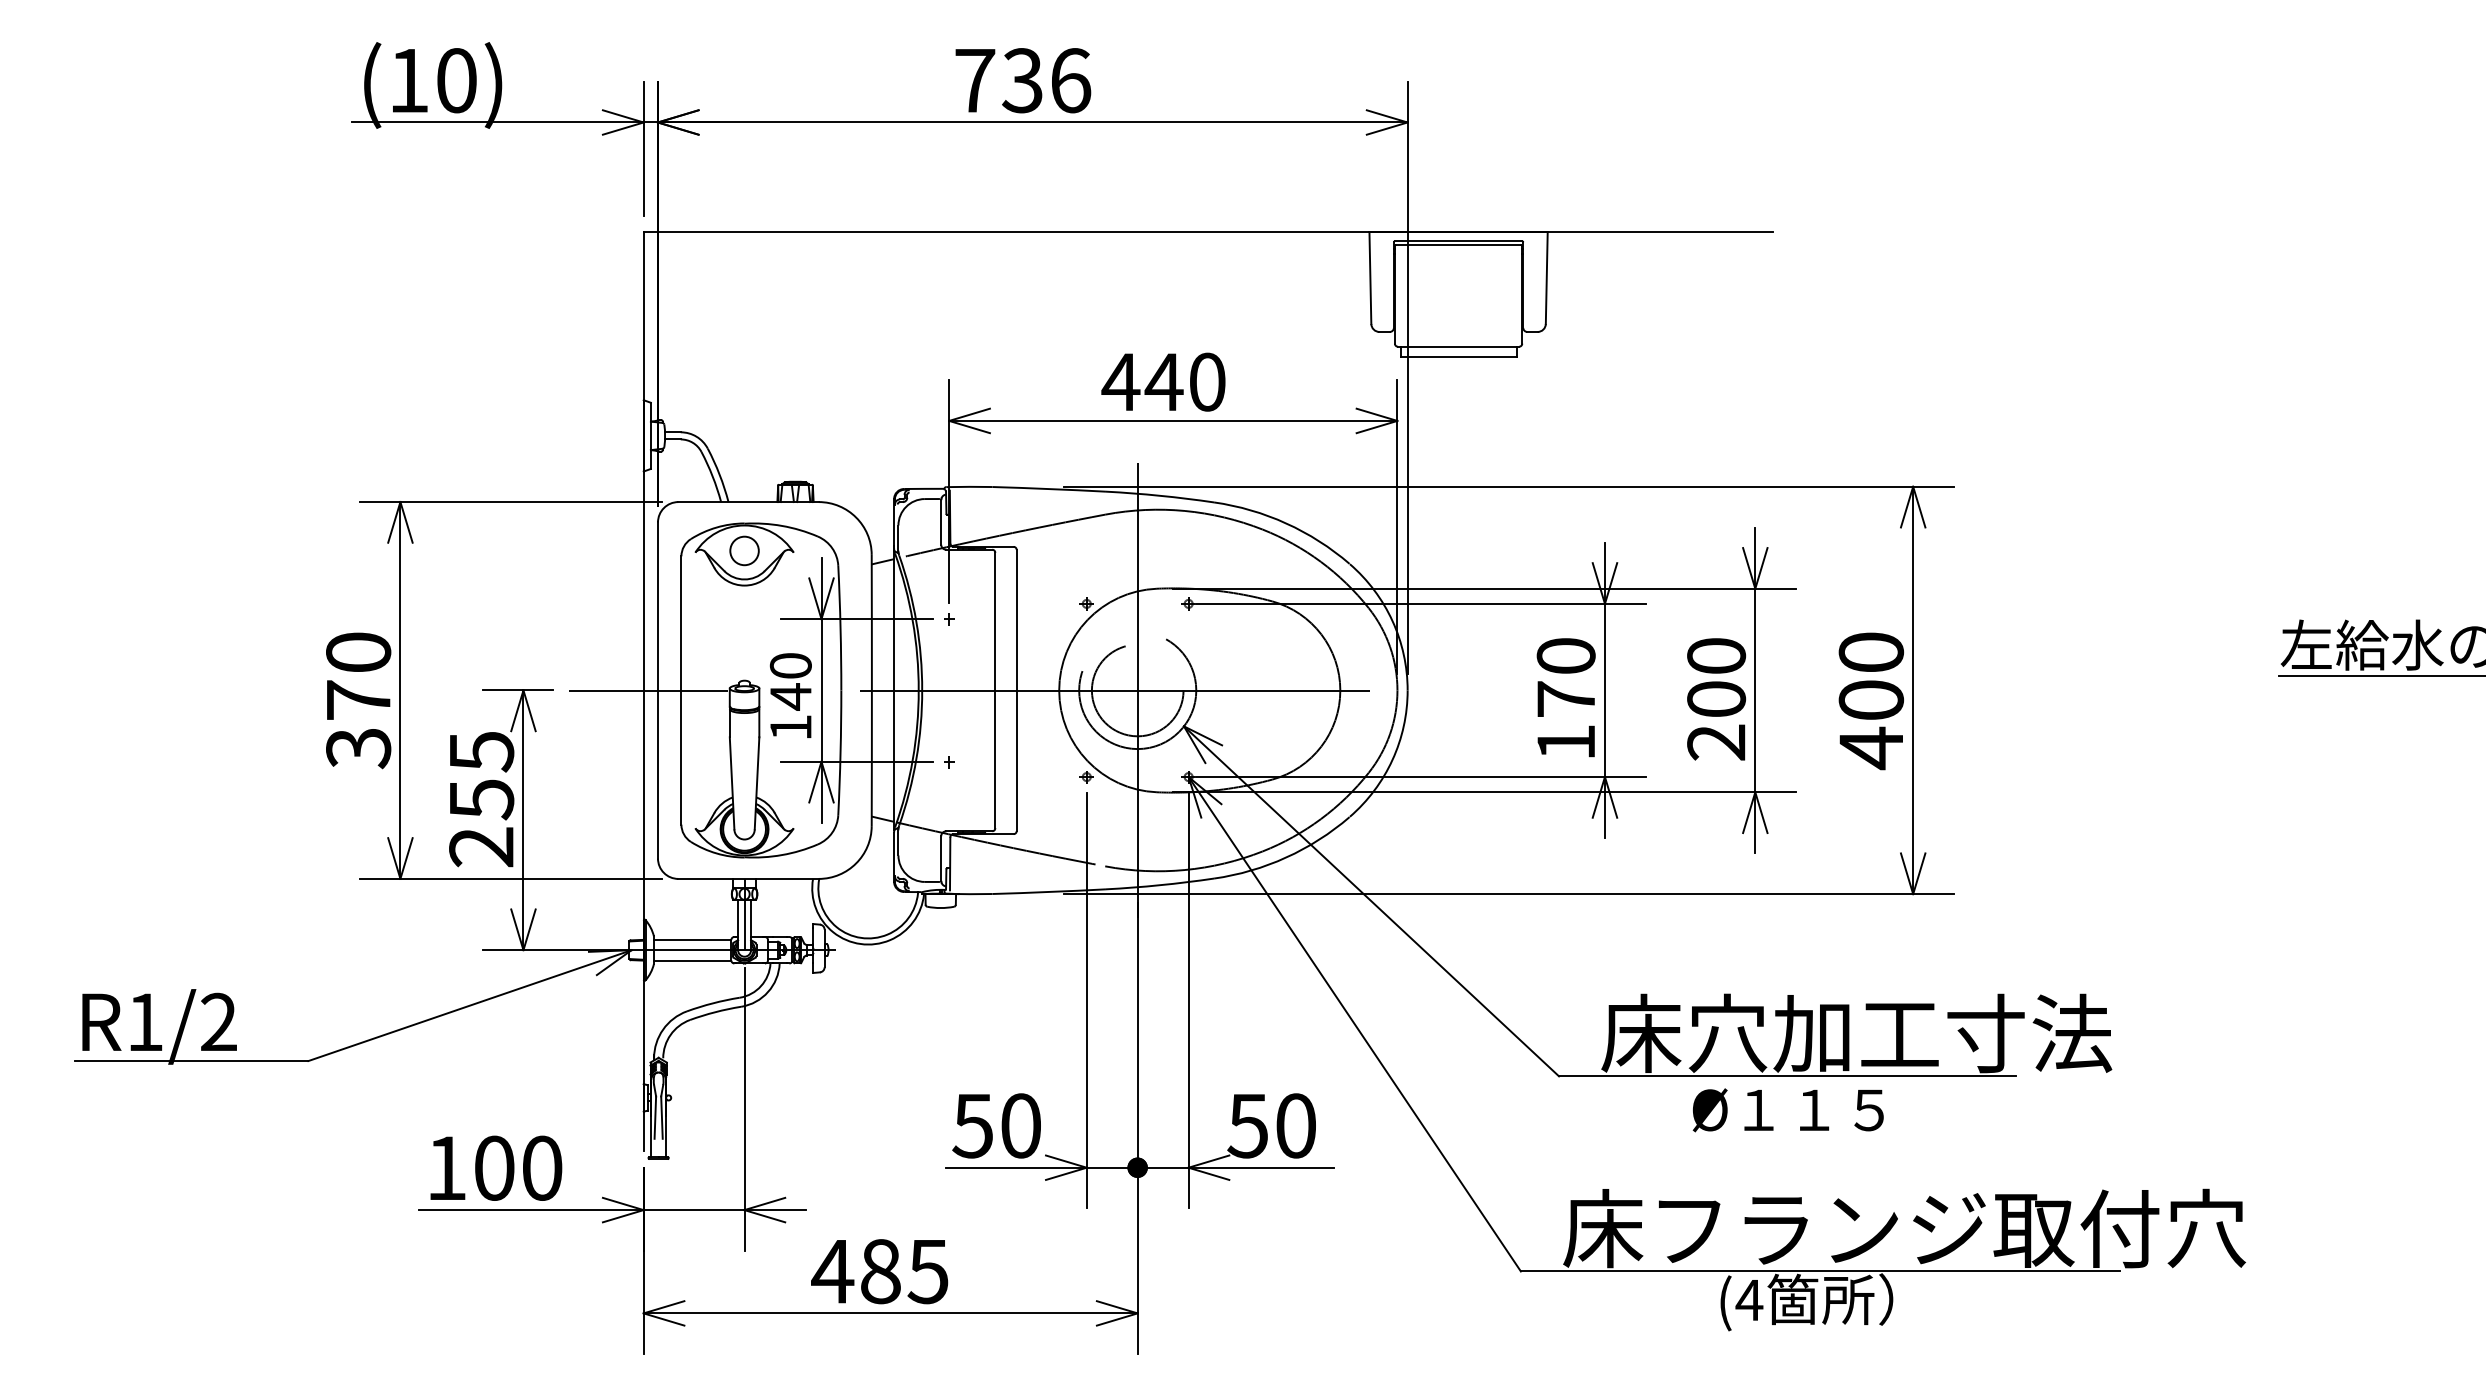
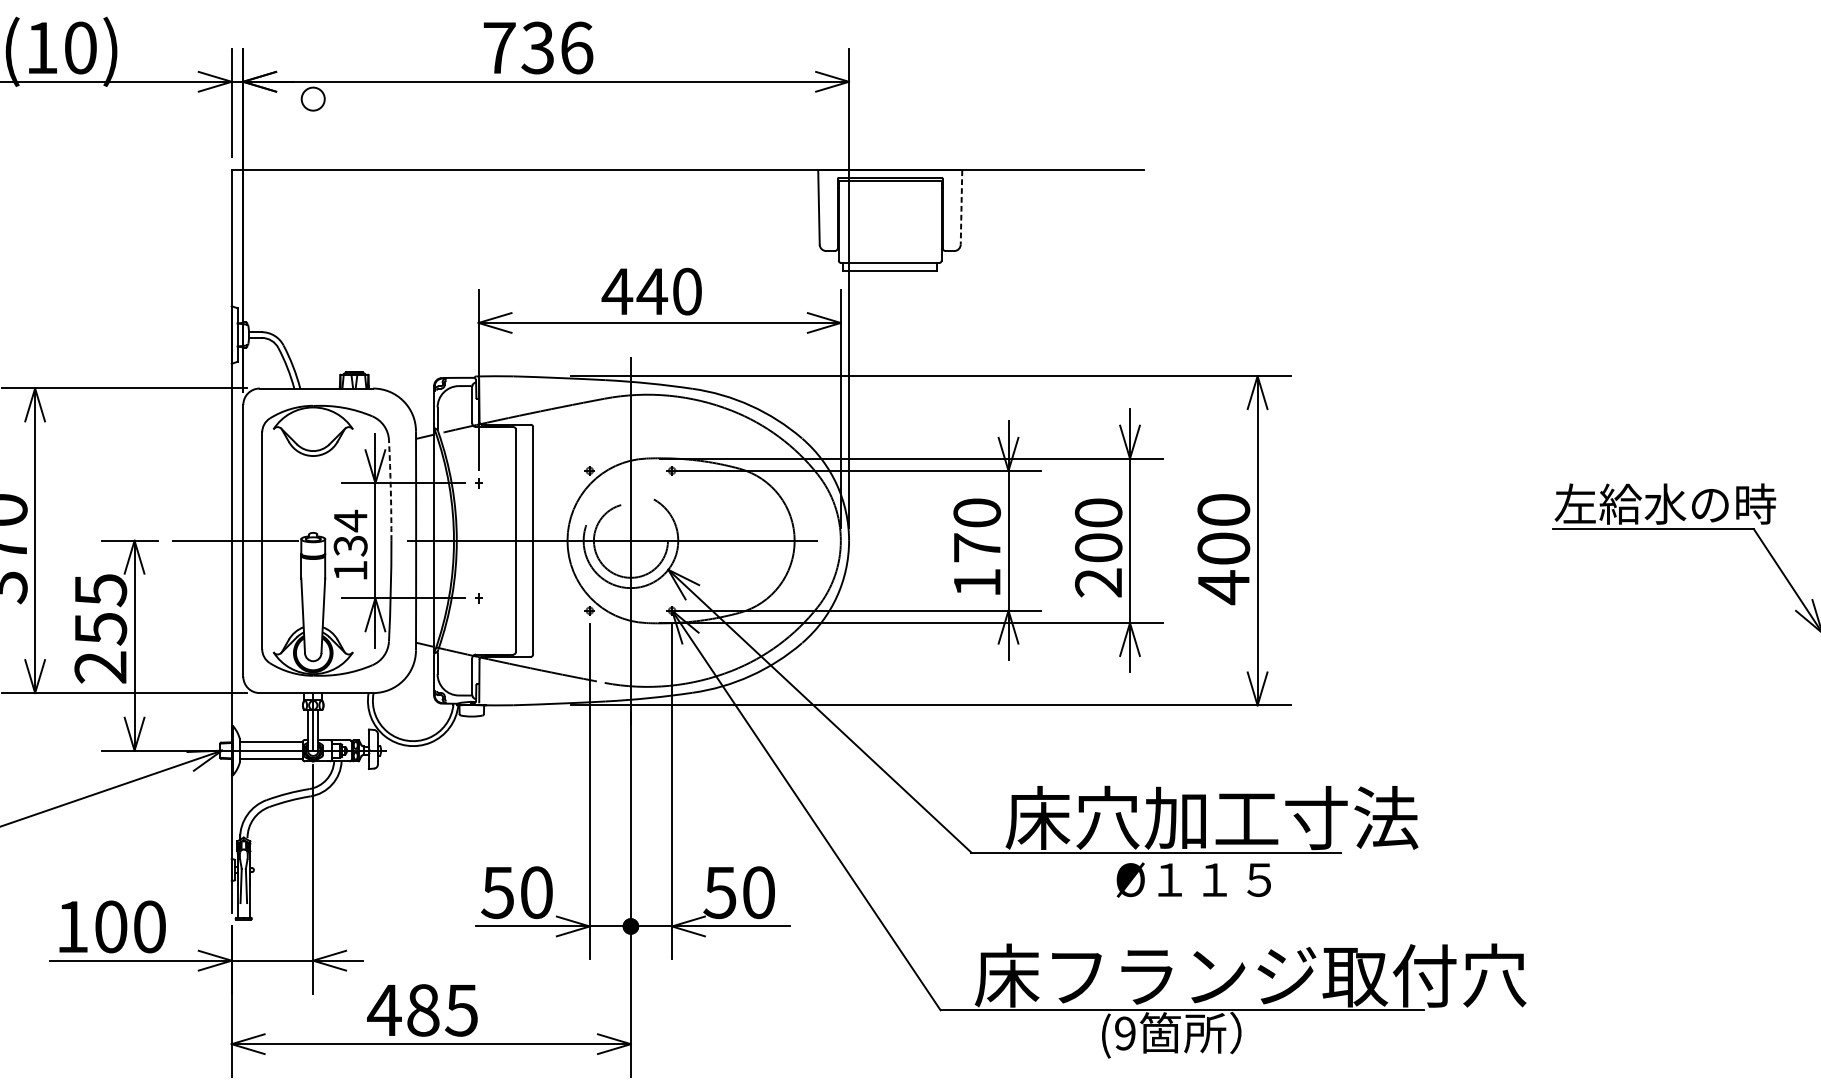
line: (1546, 278) -> (961, 207), solid -> dashed
circle: (744, 550) -> (313, 98), moved
arc: (840, 628) -> (390, 490), solid -> dashed
text: (790, 681) -> (350, 533), 140 -> 134
text: (1787, 1110) -> (1193, 880), moved
text: (1749, 1300) -> (1125, 1033), (4 -> (9

